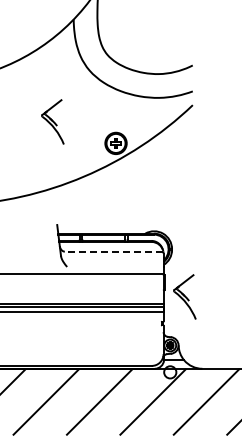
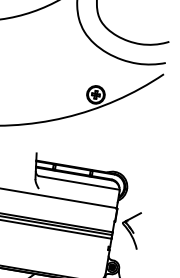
part: (52, 121) -> (47, 68), removed
line: (113, 251) -> (78, 182), dashed -> solid

